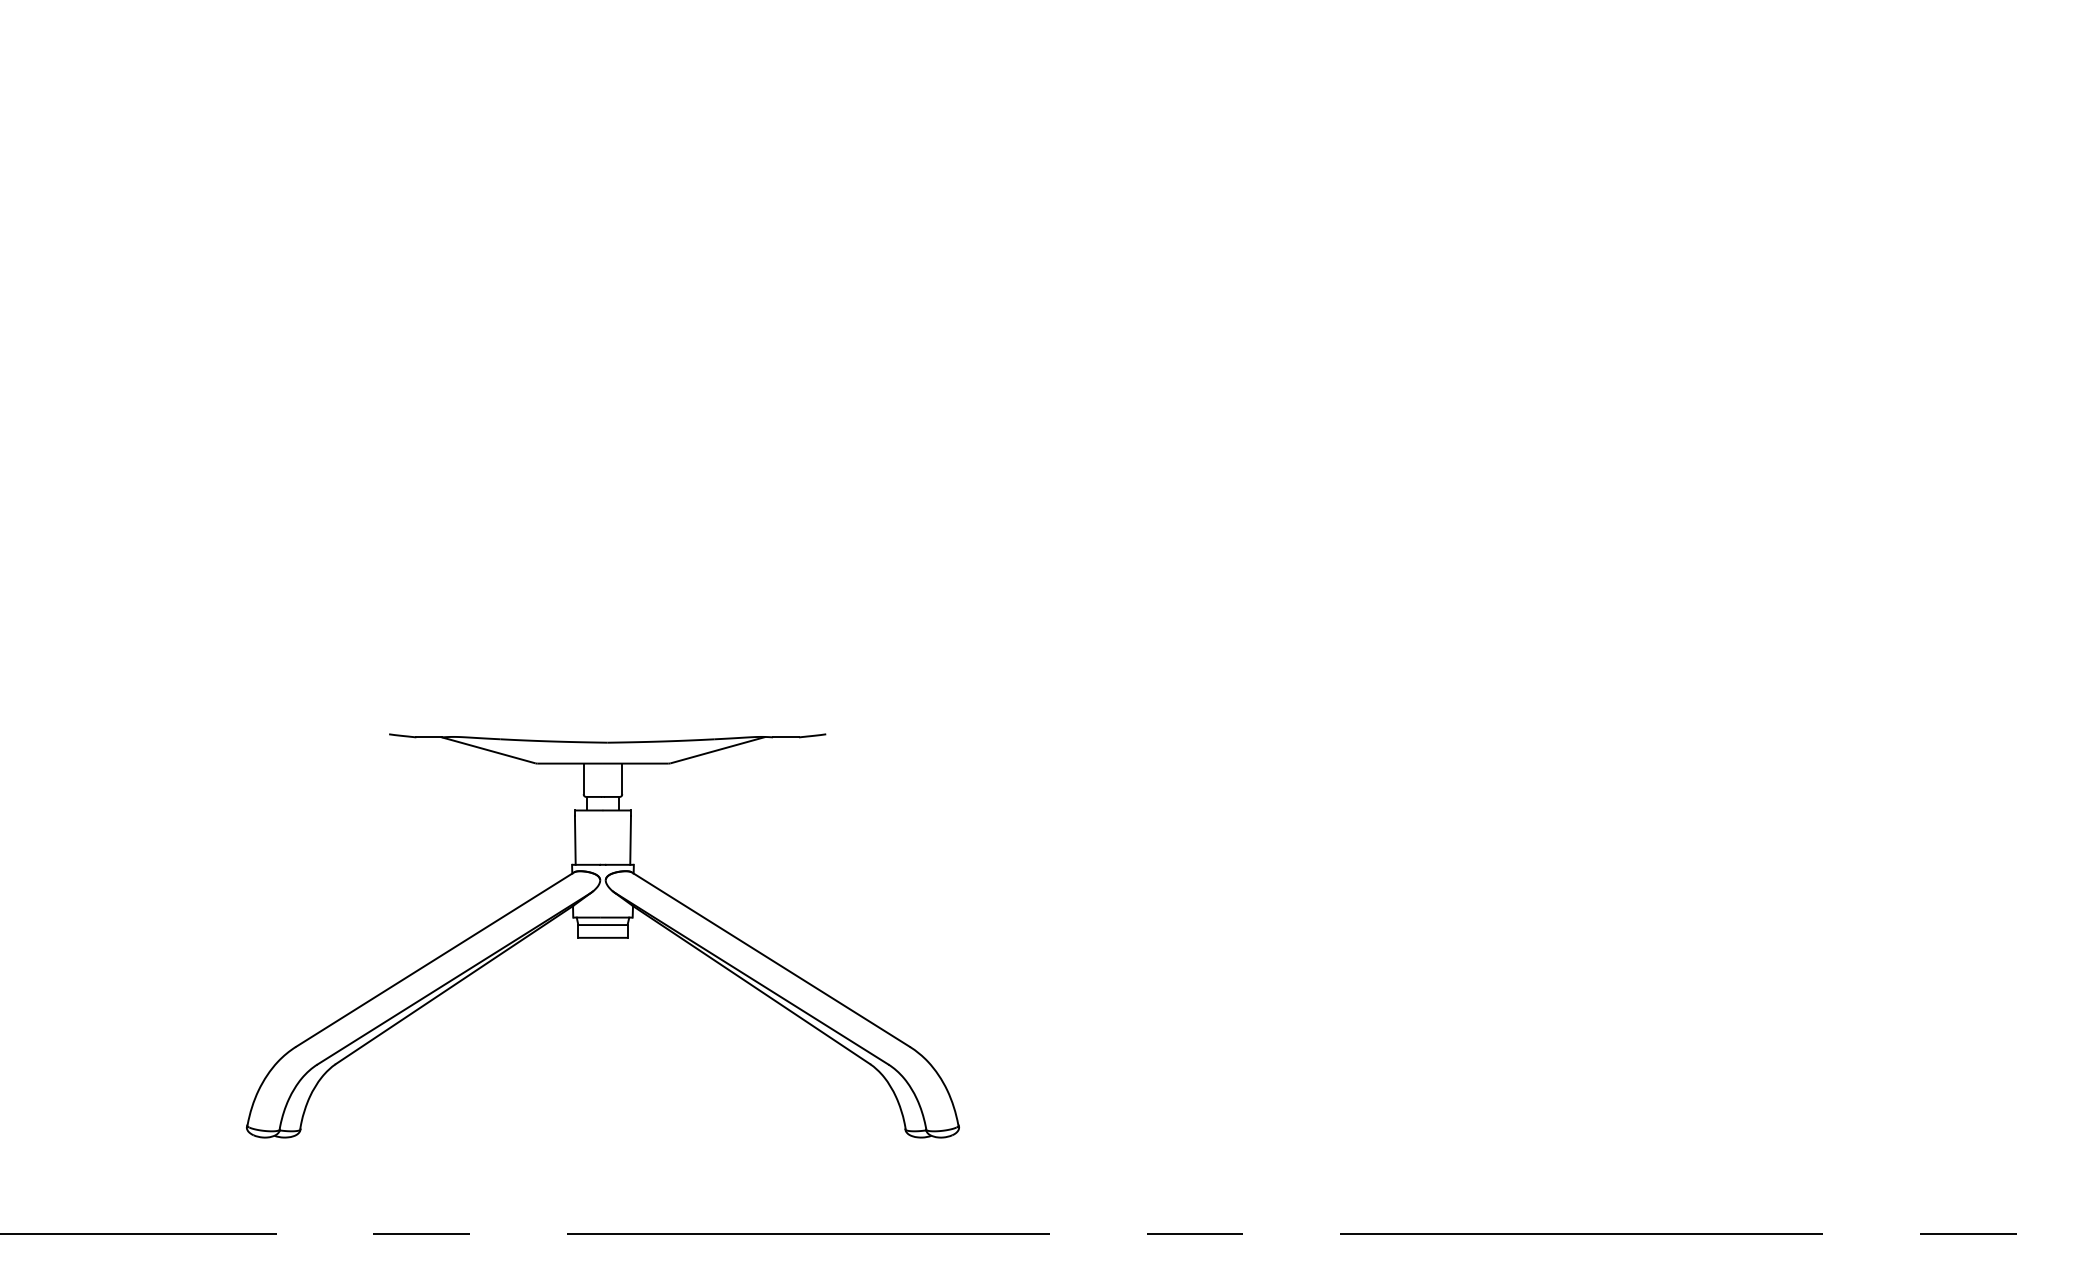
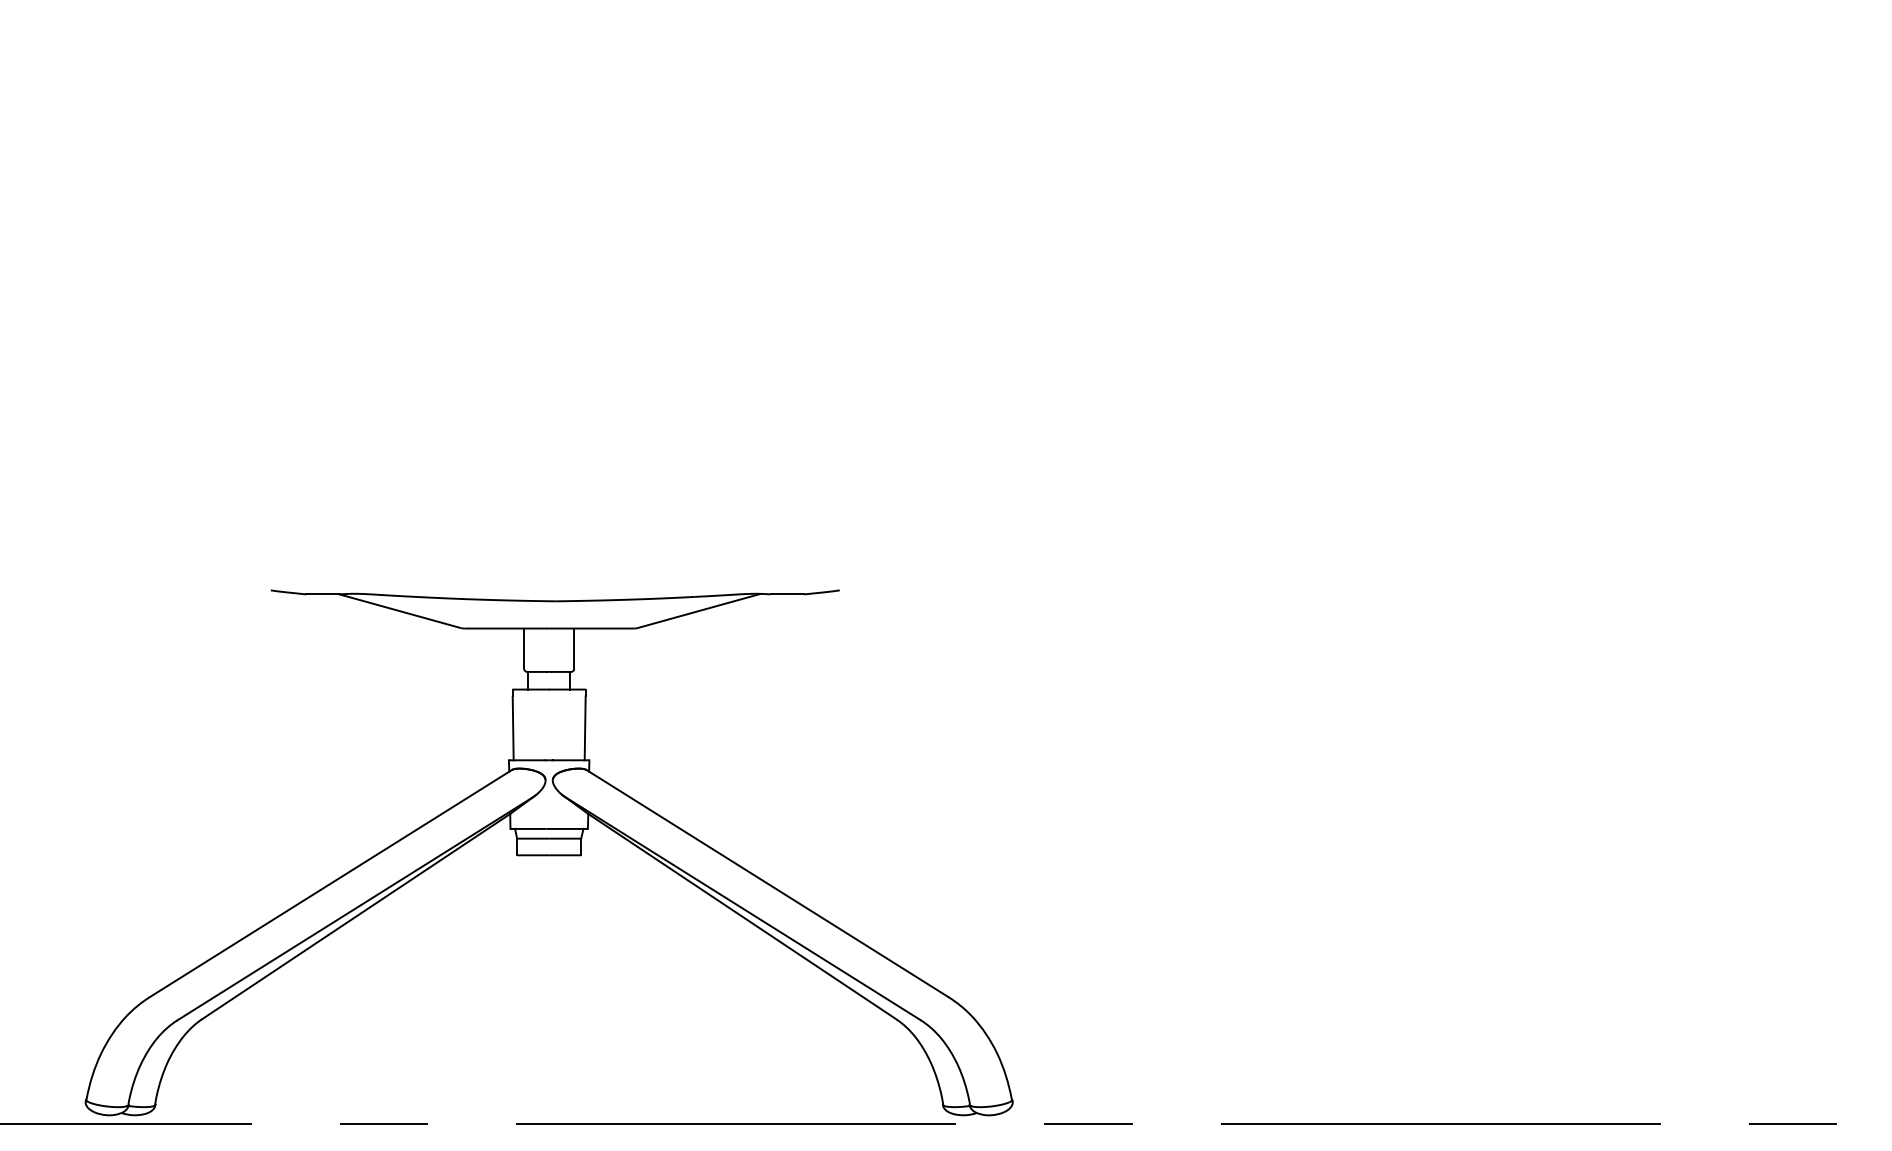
part: (602, 935) -> (548, 852), size x1.43

